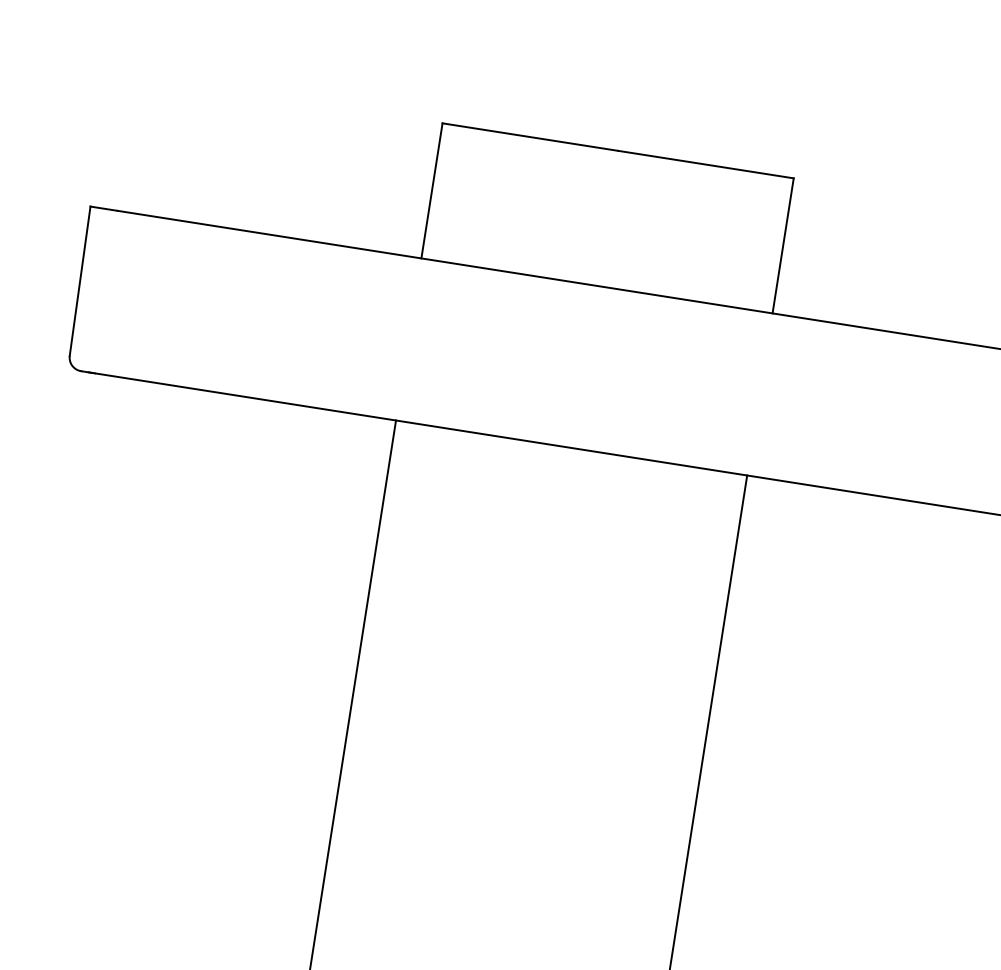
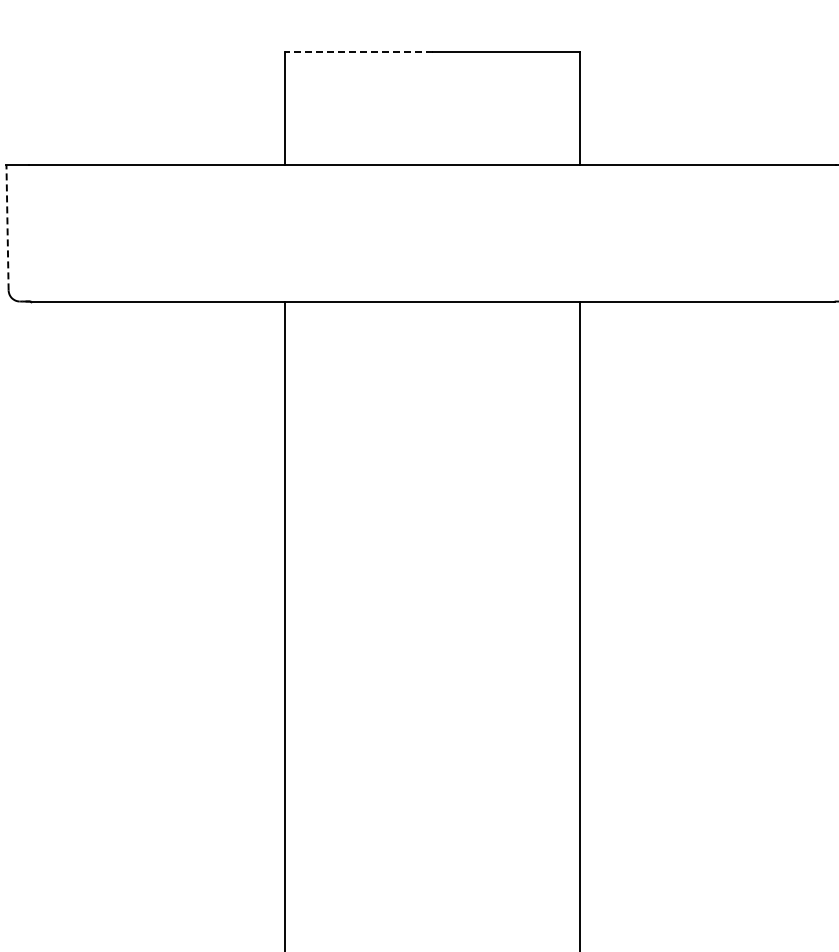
line: (530, 136) -> (358, 51), solid -> dashed
line: (80, 280) -> (7, 227), solid -> dashed

